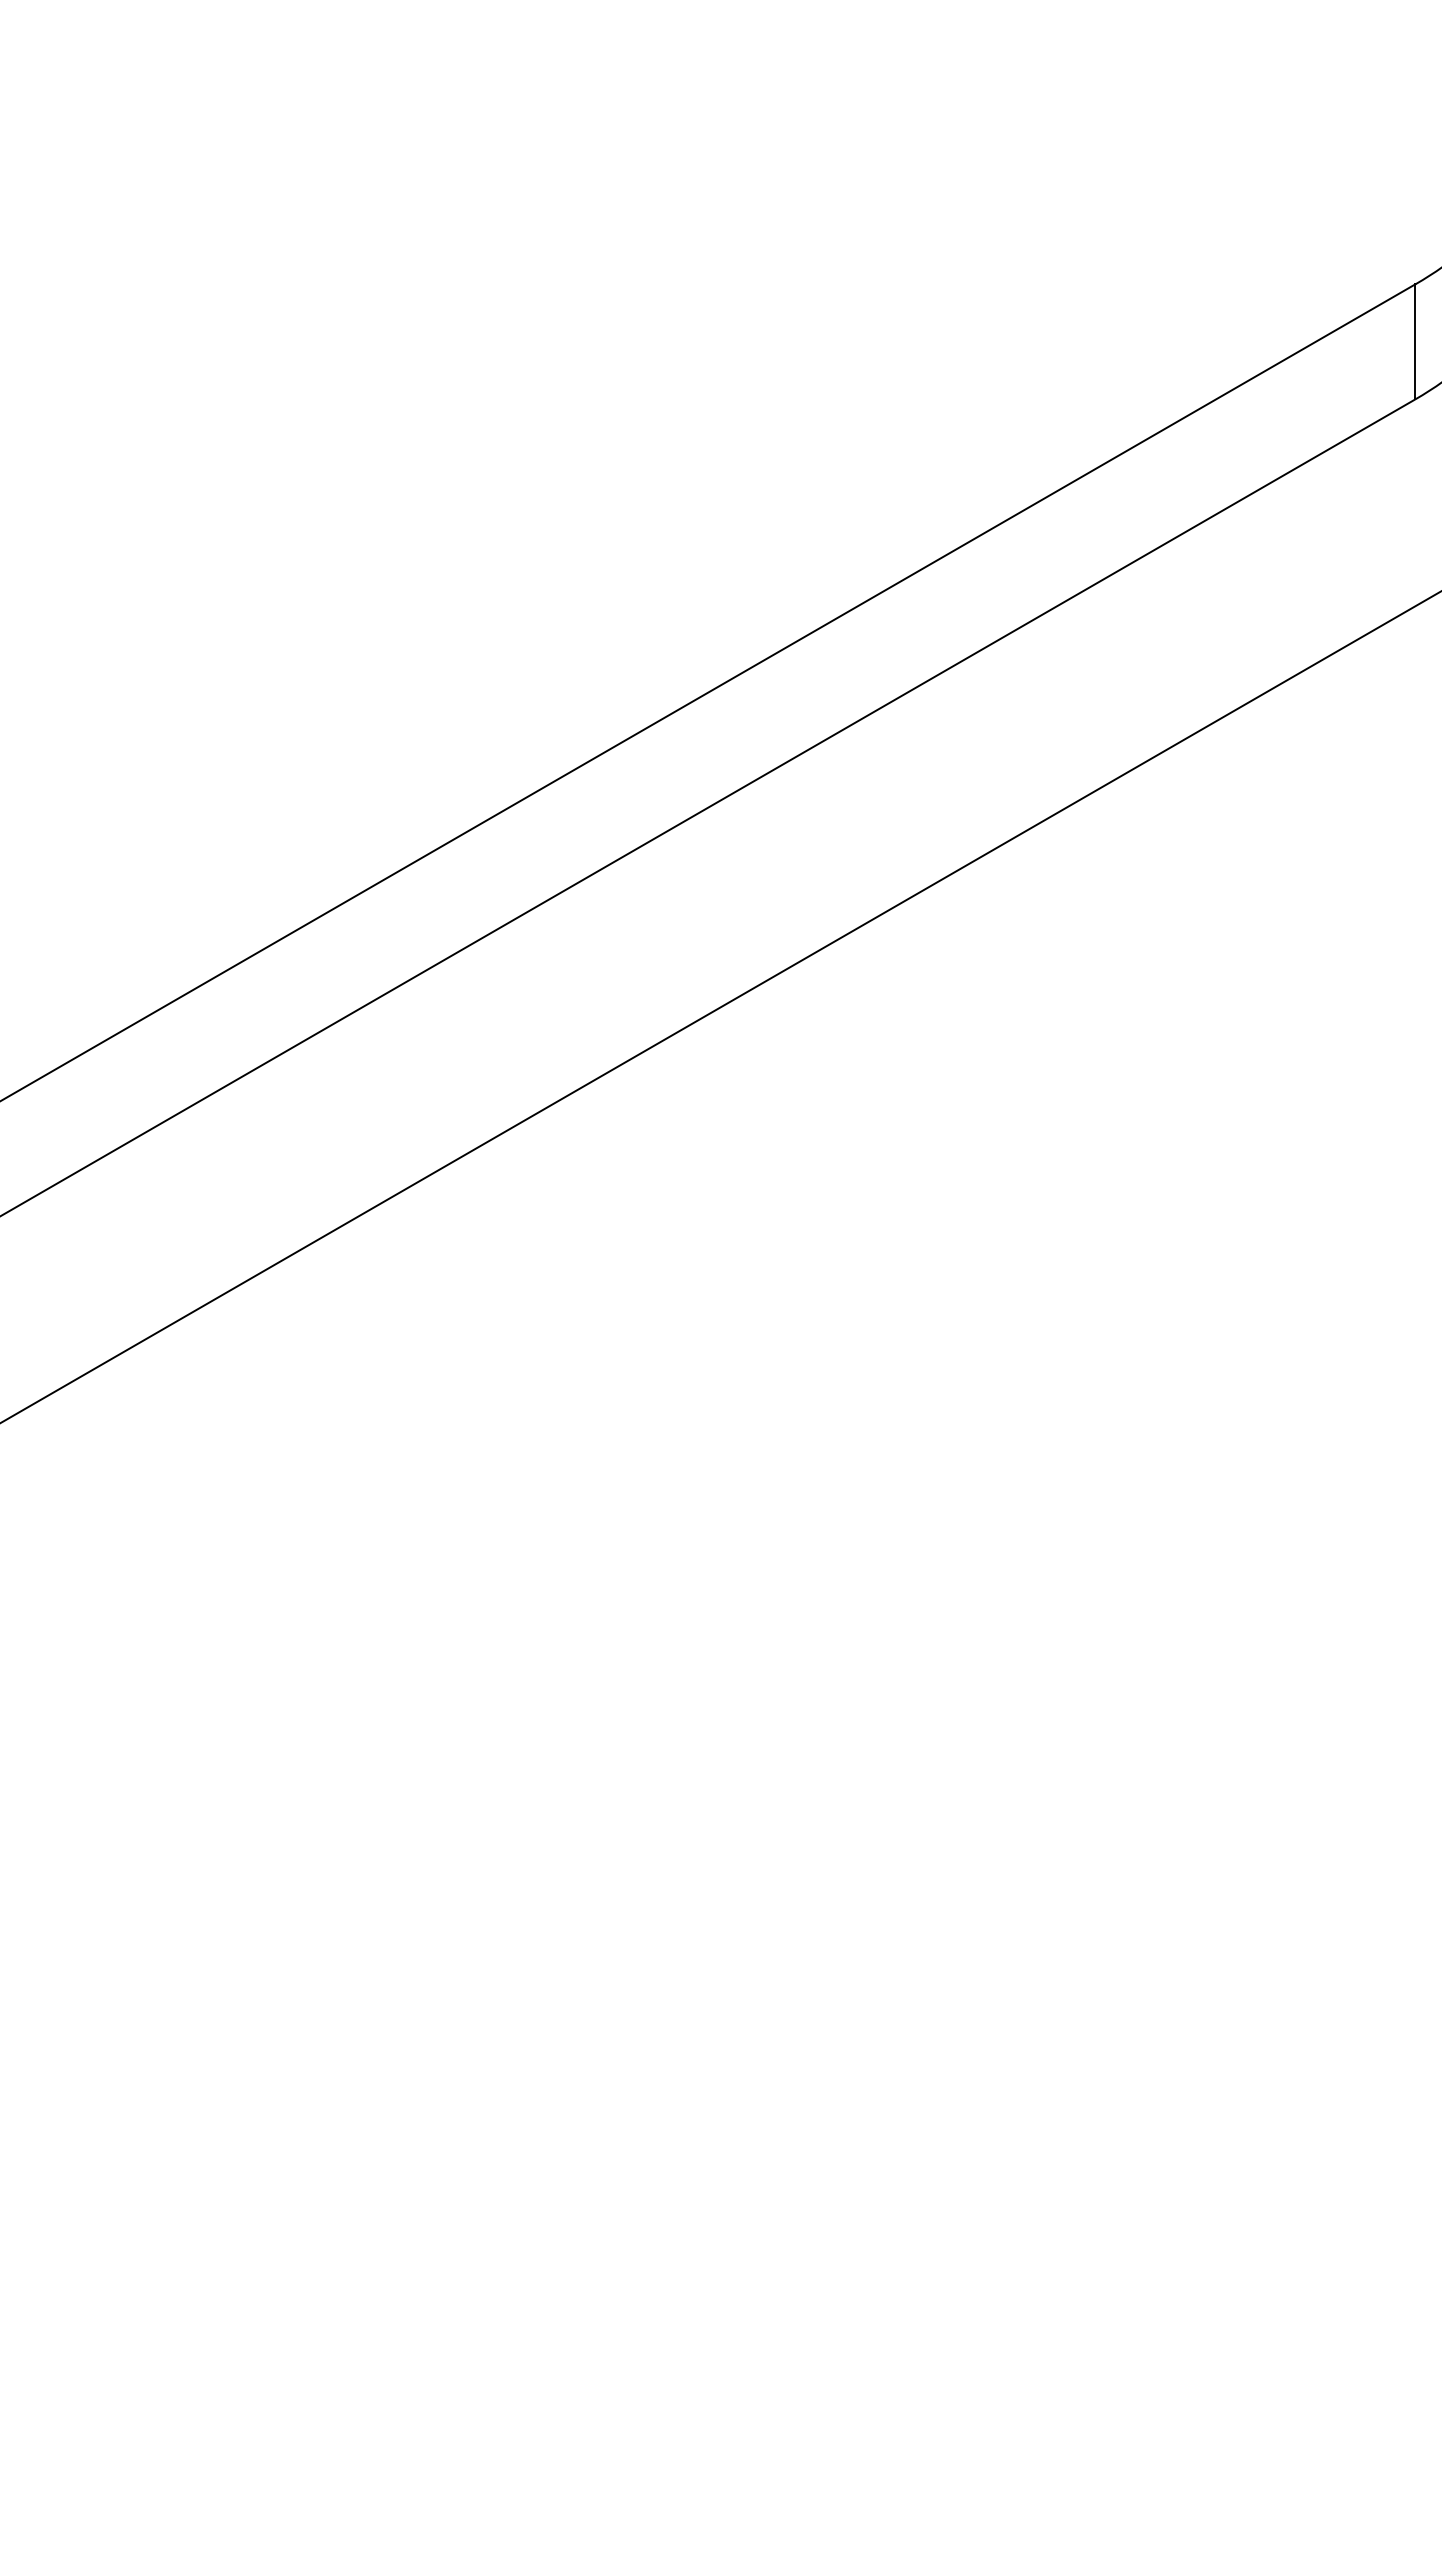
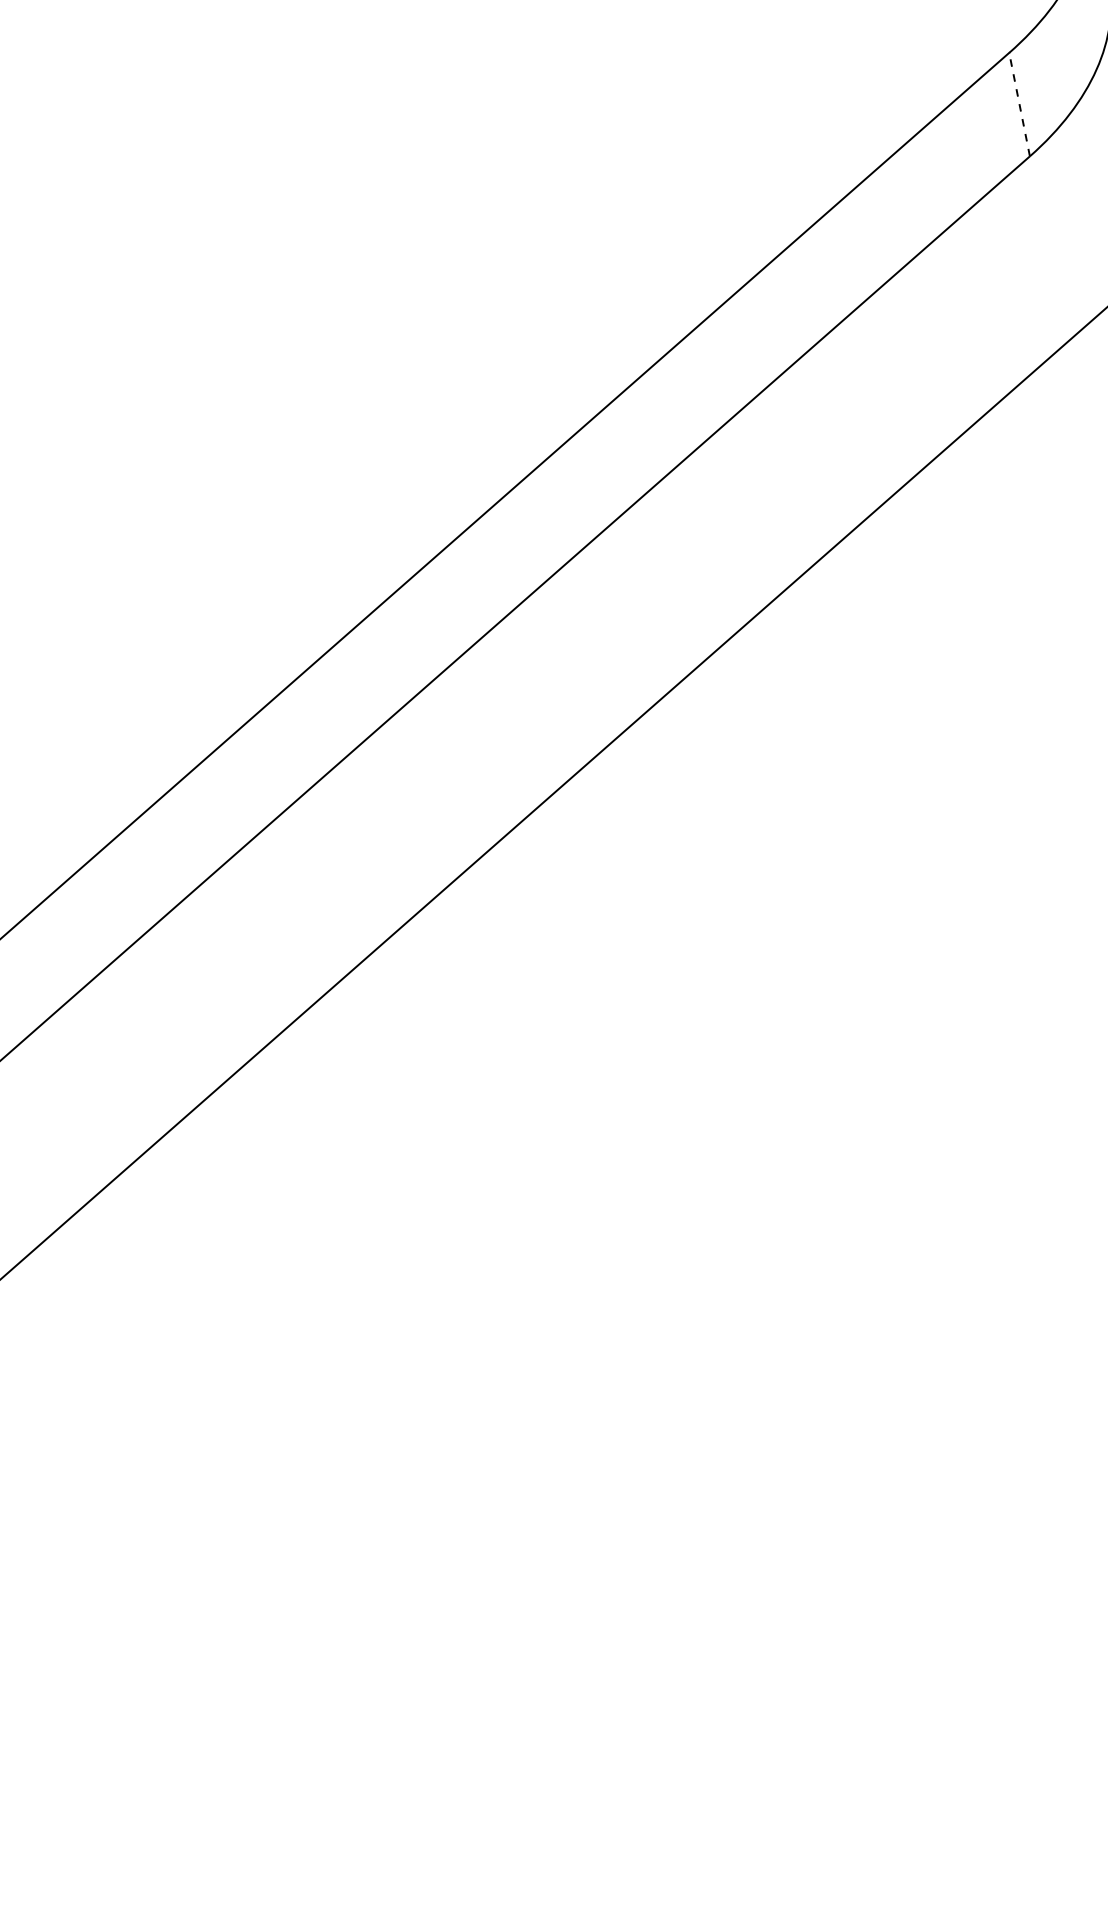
line: (1415, 341) -> (1019, 104), solid -> dashed

